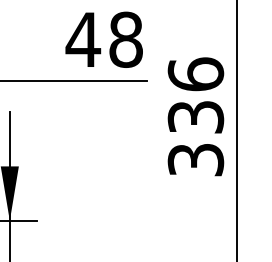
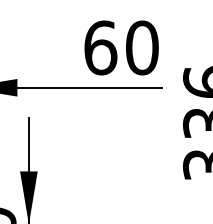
text: (104, 39) -> (121, 47), 48 -> 60

